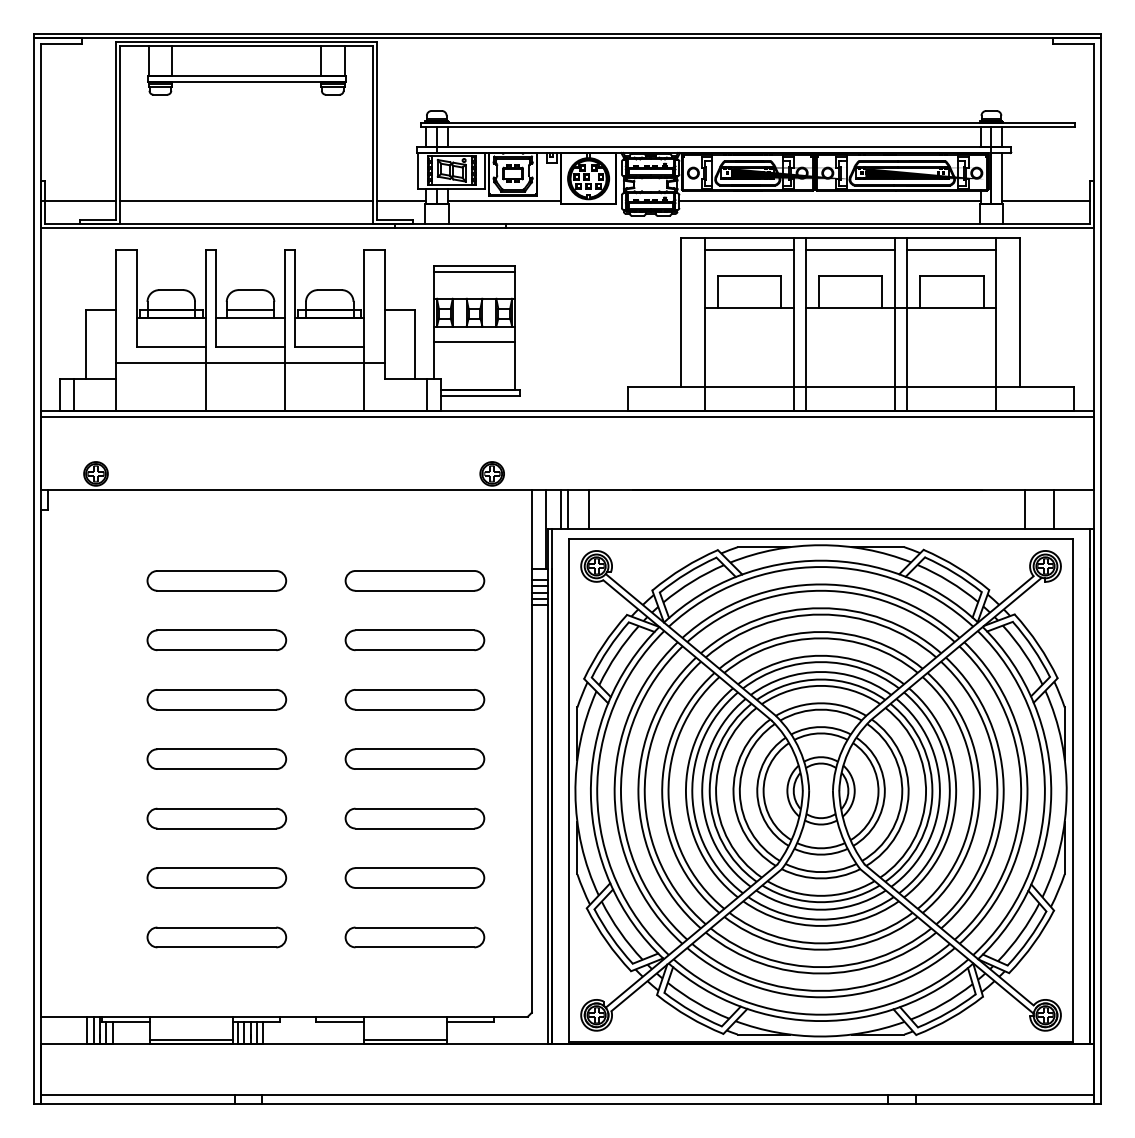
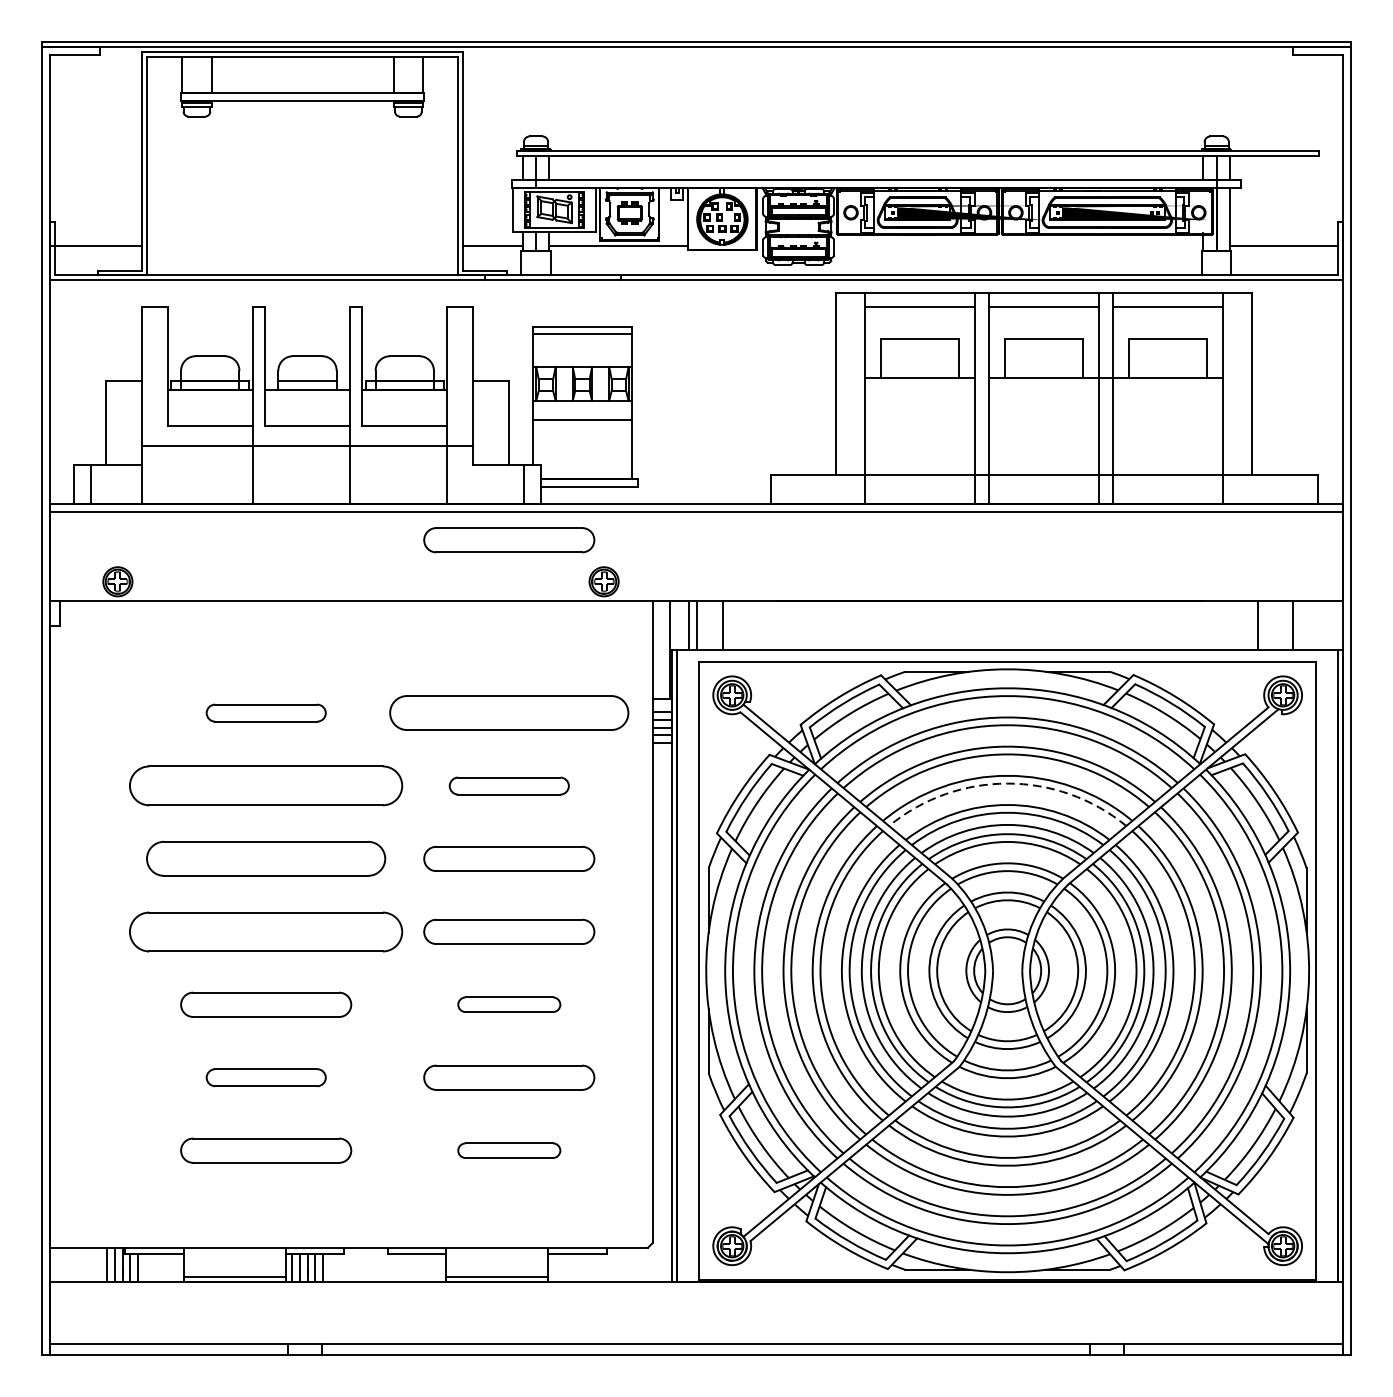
line: (246, 200) -> (302, 246), removed
line: (829, 200) -> (1018, 246), removed
part: (414, 439) -> (508, 539), added
part: (216, 580) -> (265, 712), size x0.7
part: (414, 580) -> (508, 712), size x1.4
arc: (821, 638) -> (1008, 783), solid -> dashed
part: (216, 640) -> (265, 786), size x1.6
part: (414, 640) -> (508, 786), size x0.7
part: (216, 699) -> (265, 858), size x1.4
part: (216, 758) -> (265, 931), size x1.6
part: (414, 818) -> (508, 1004), size x0.6
part: (216, 877) -> (265, 1077), size x0.7
part: (414, 937) -> (508, 1150), size x0.6

